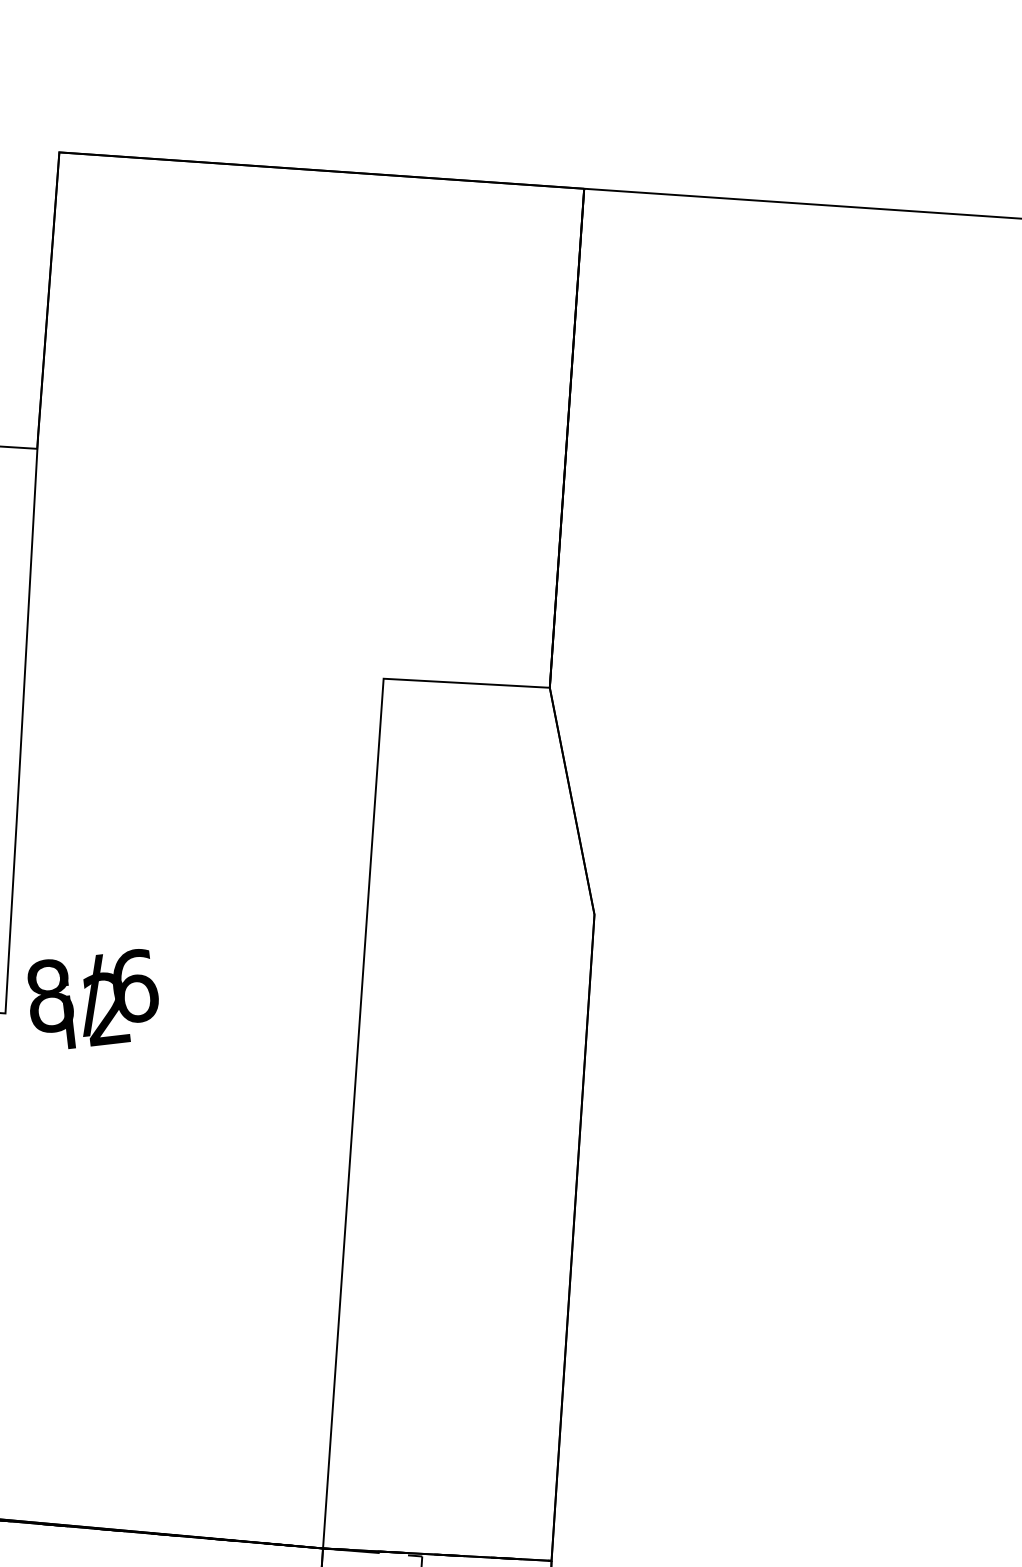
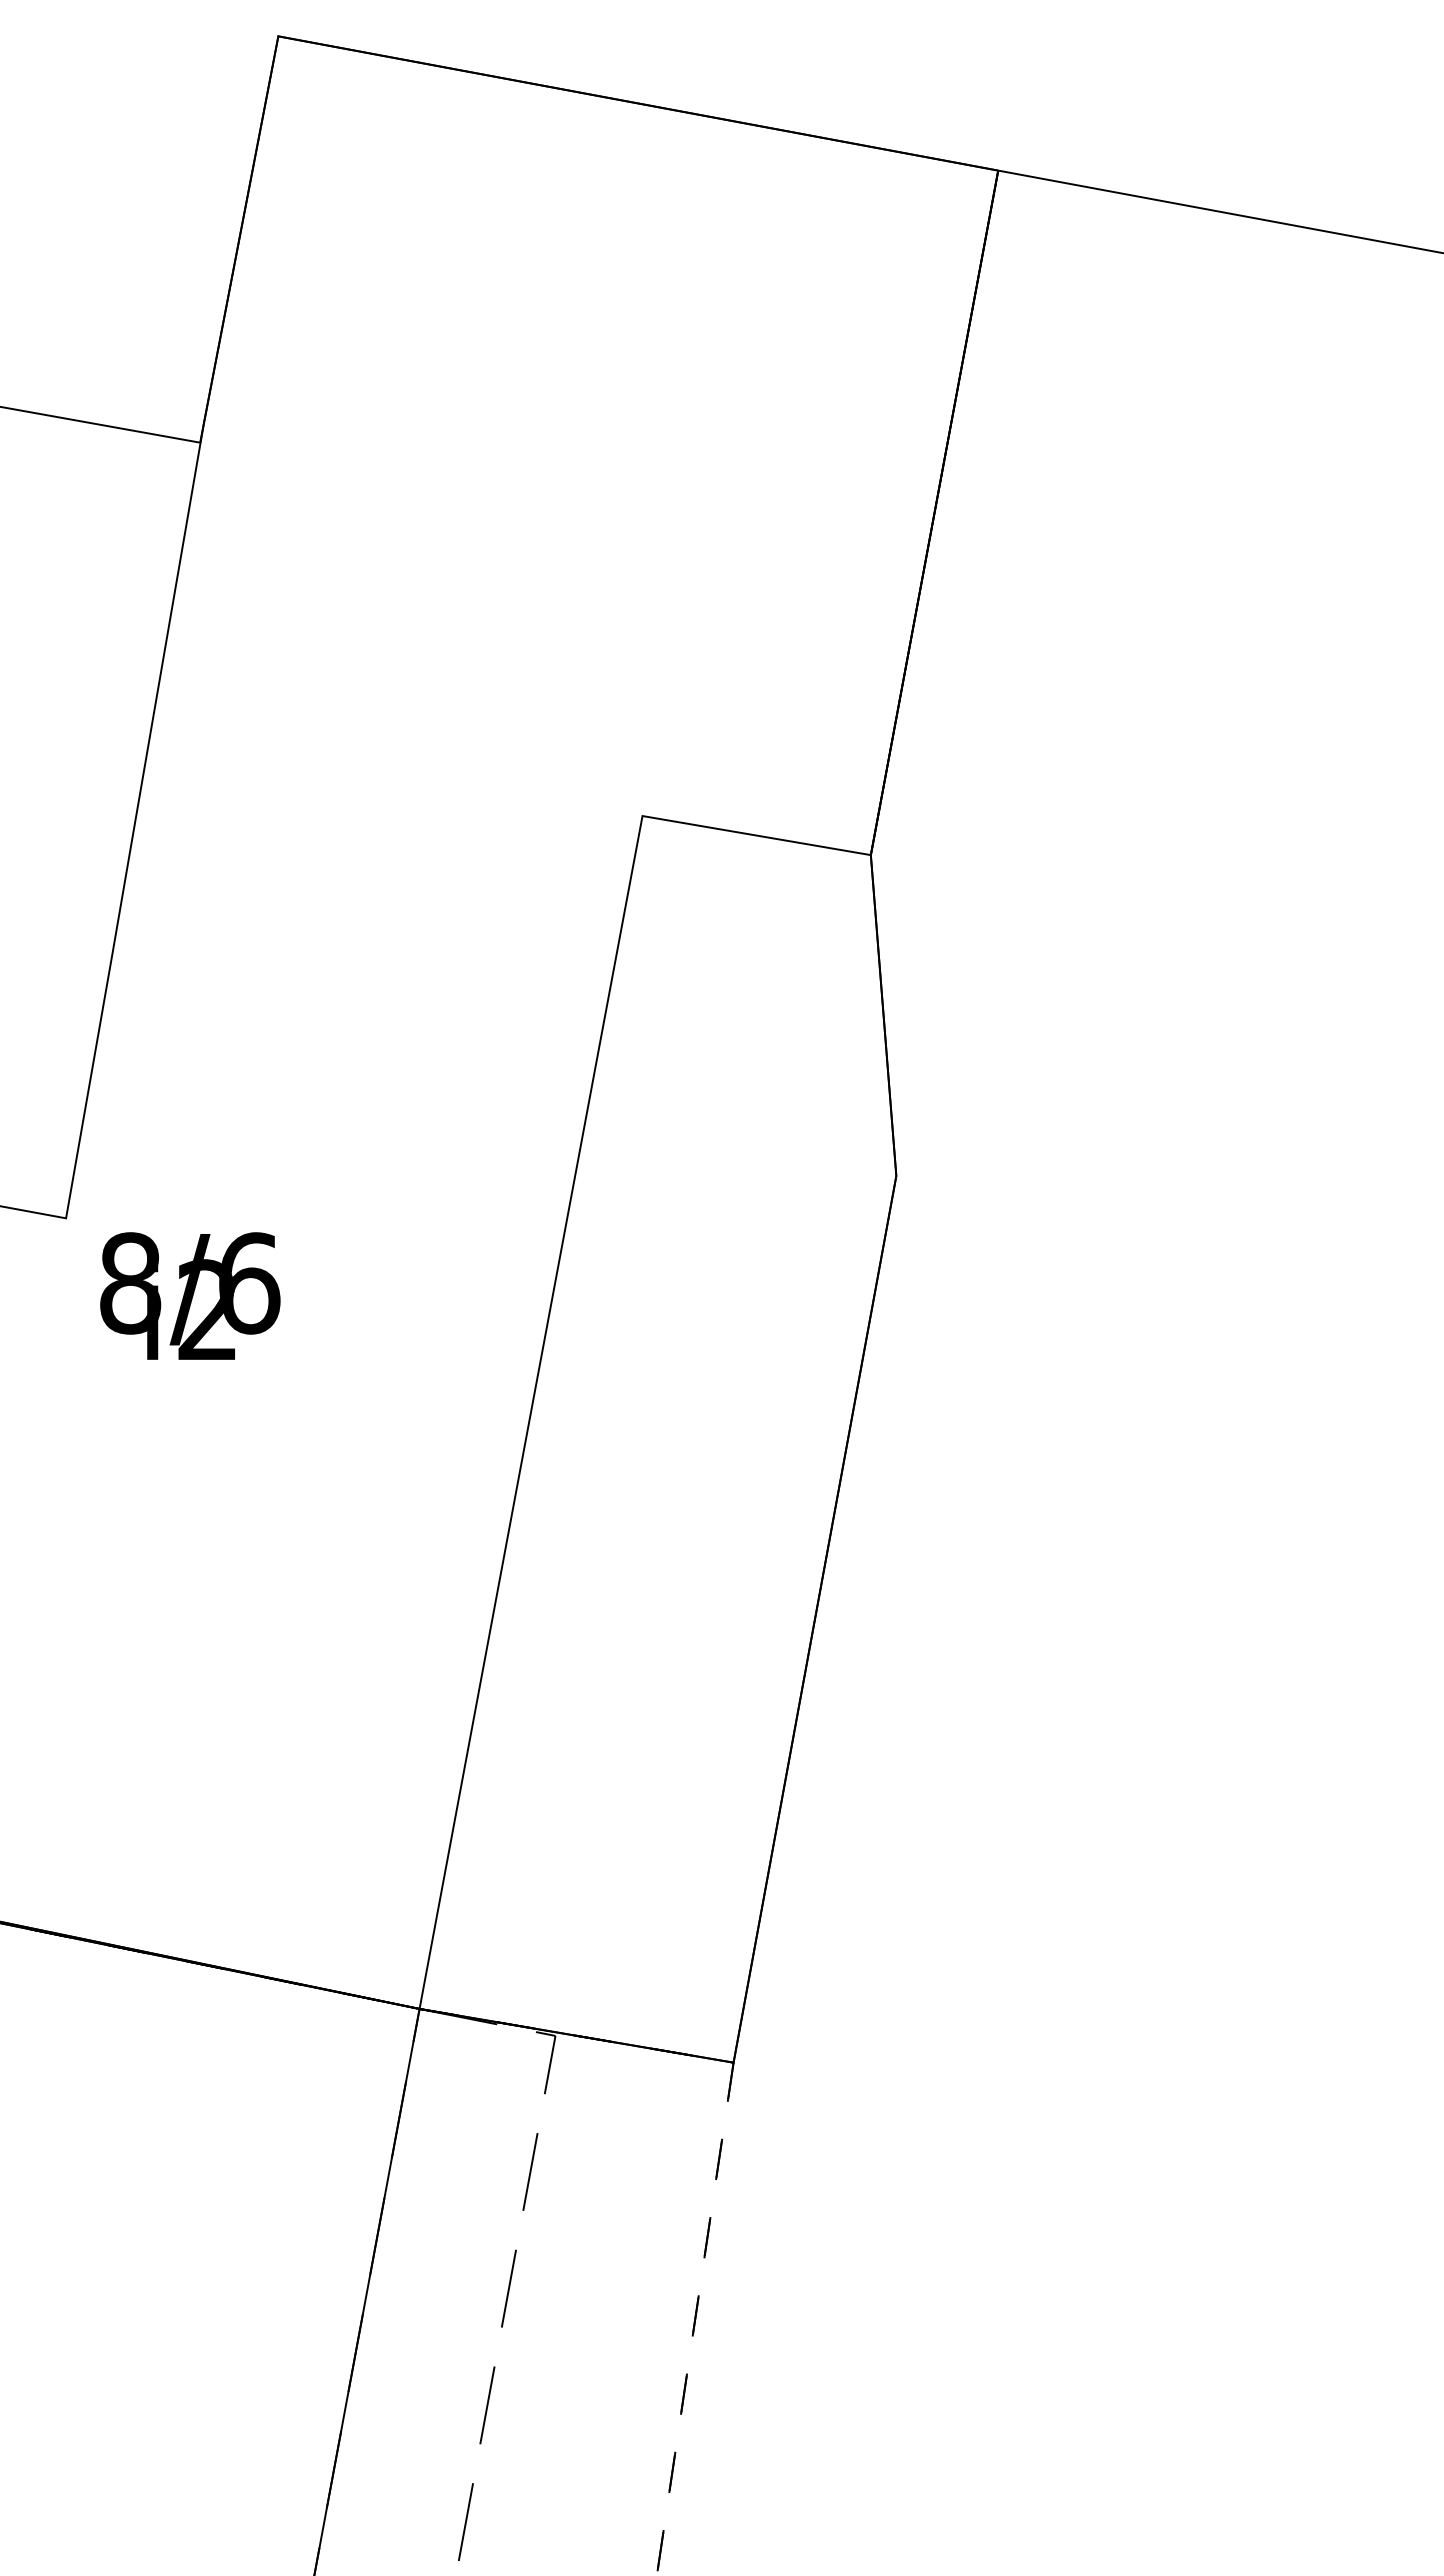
text: (93, 999) -> (190, 1295), moved

